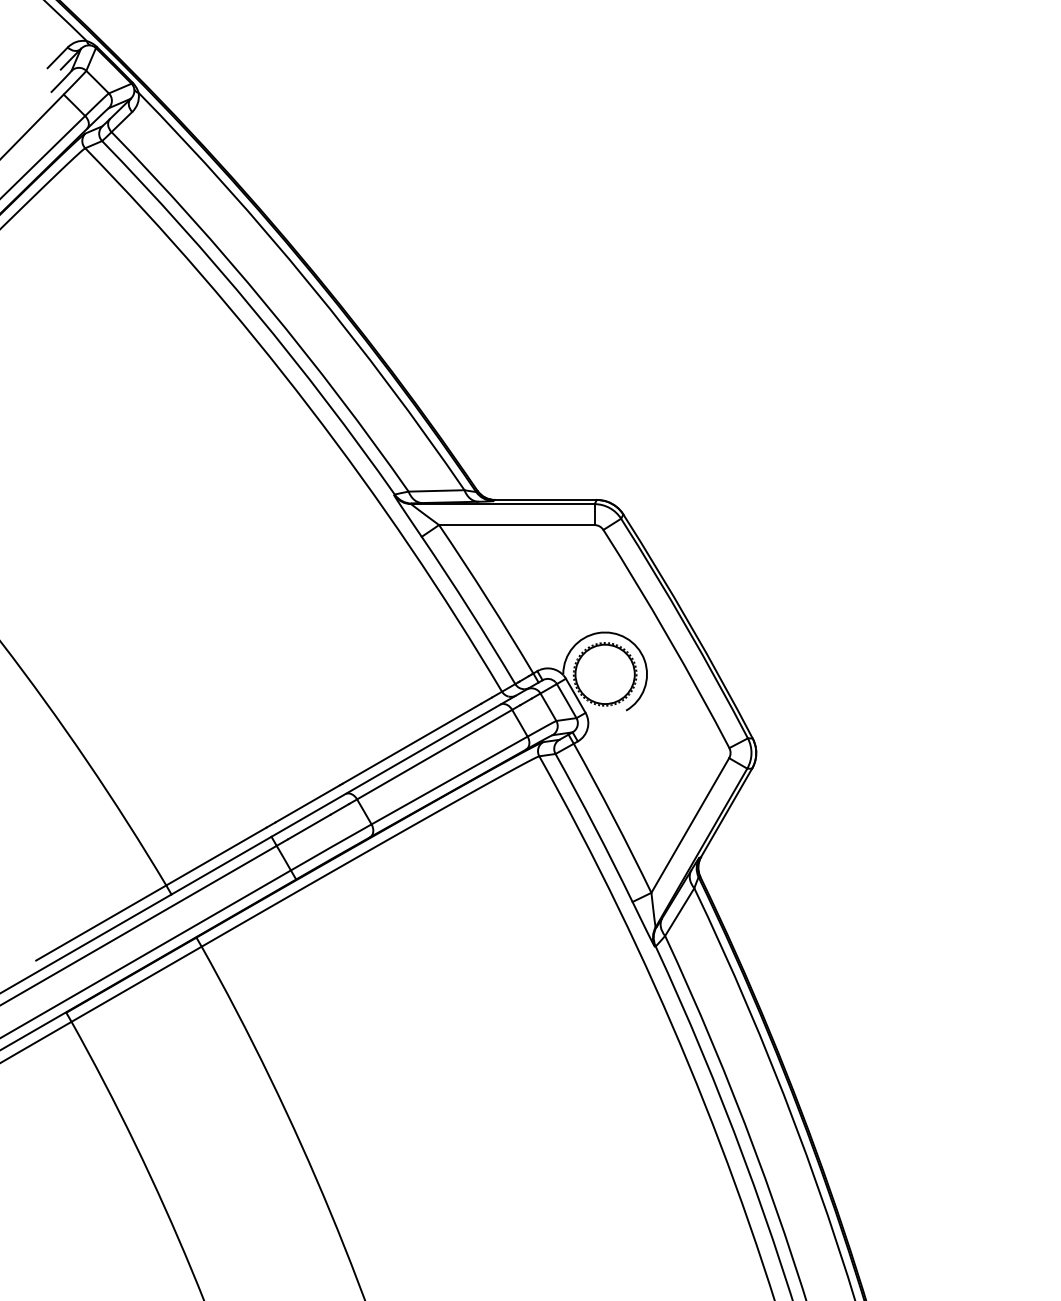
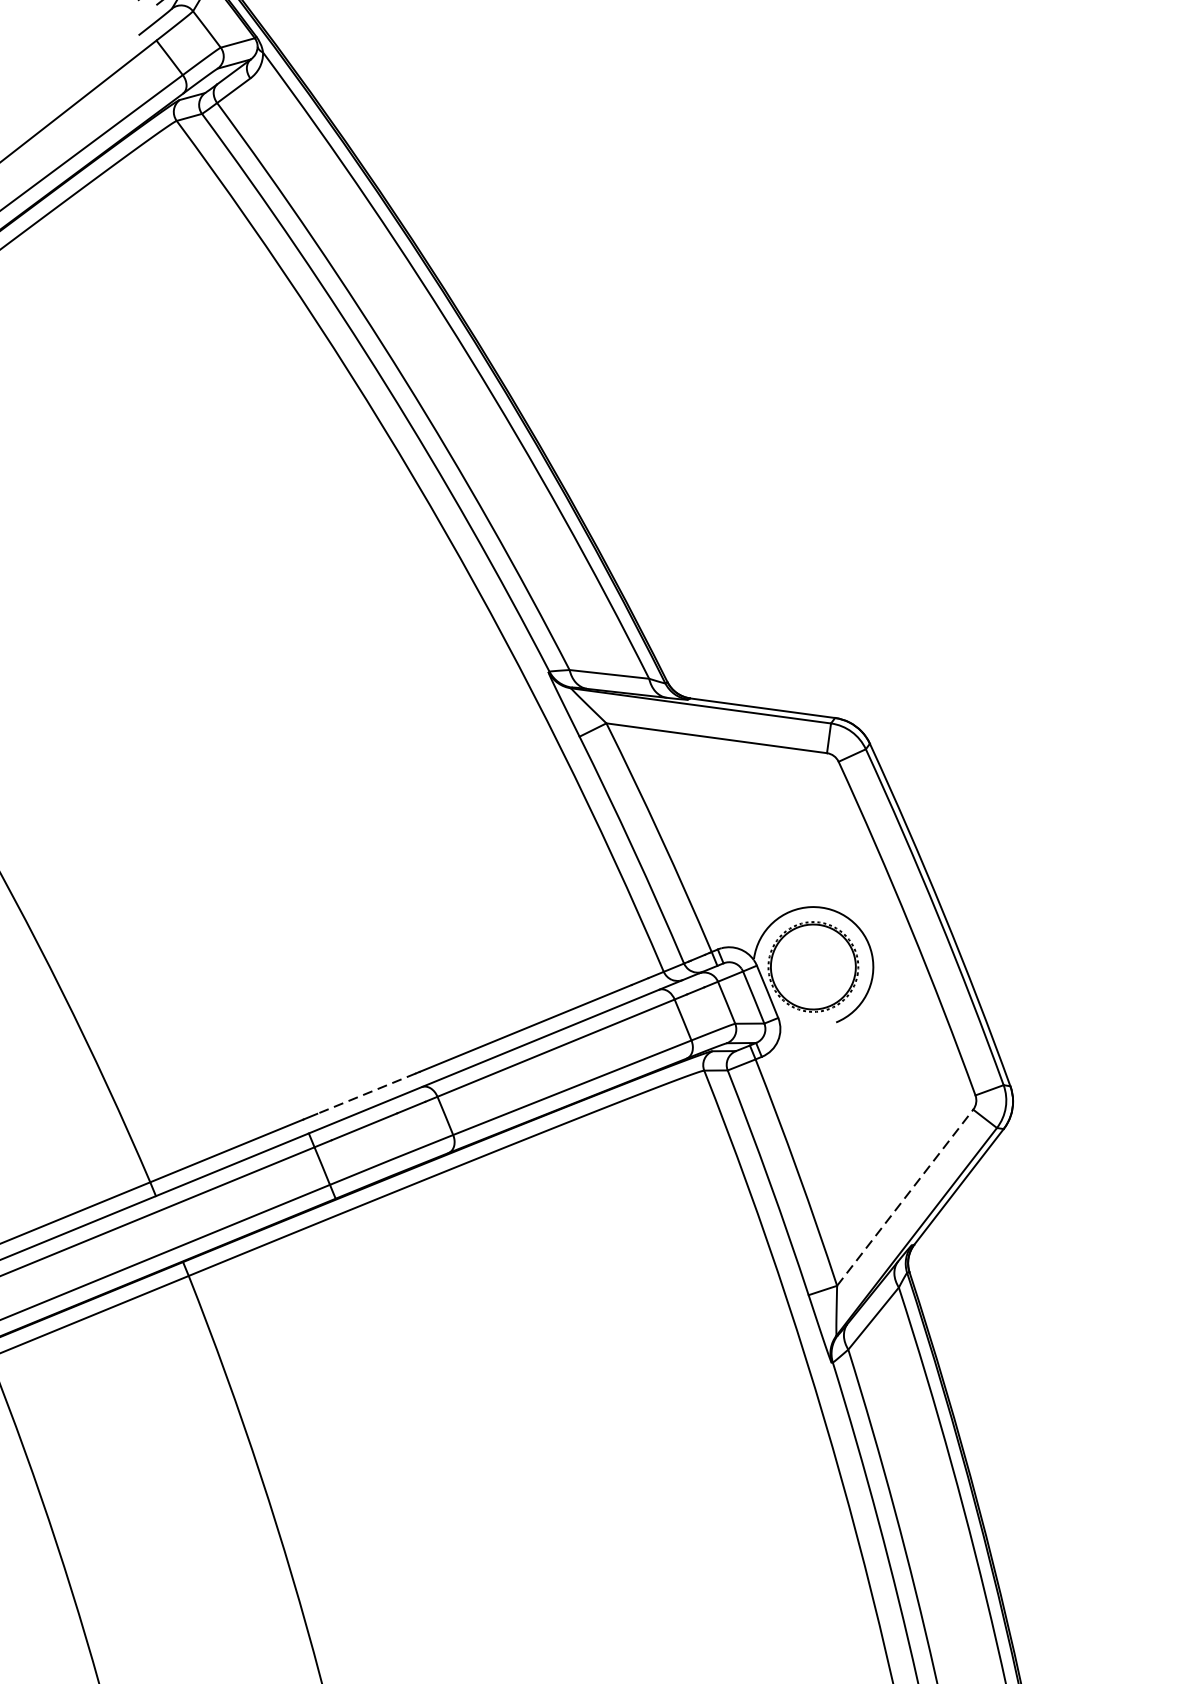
line: (307, 804) -> (366, 1094), solid -> dashed
line: (690, 825) -> (905, 1197), solid -> dashed

